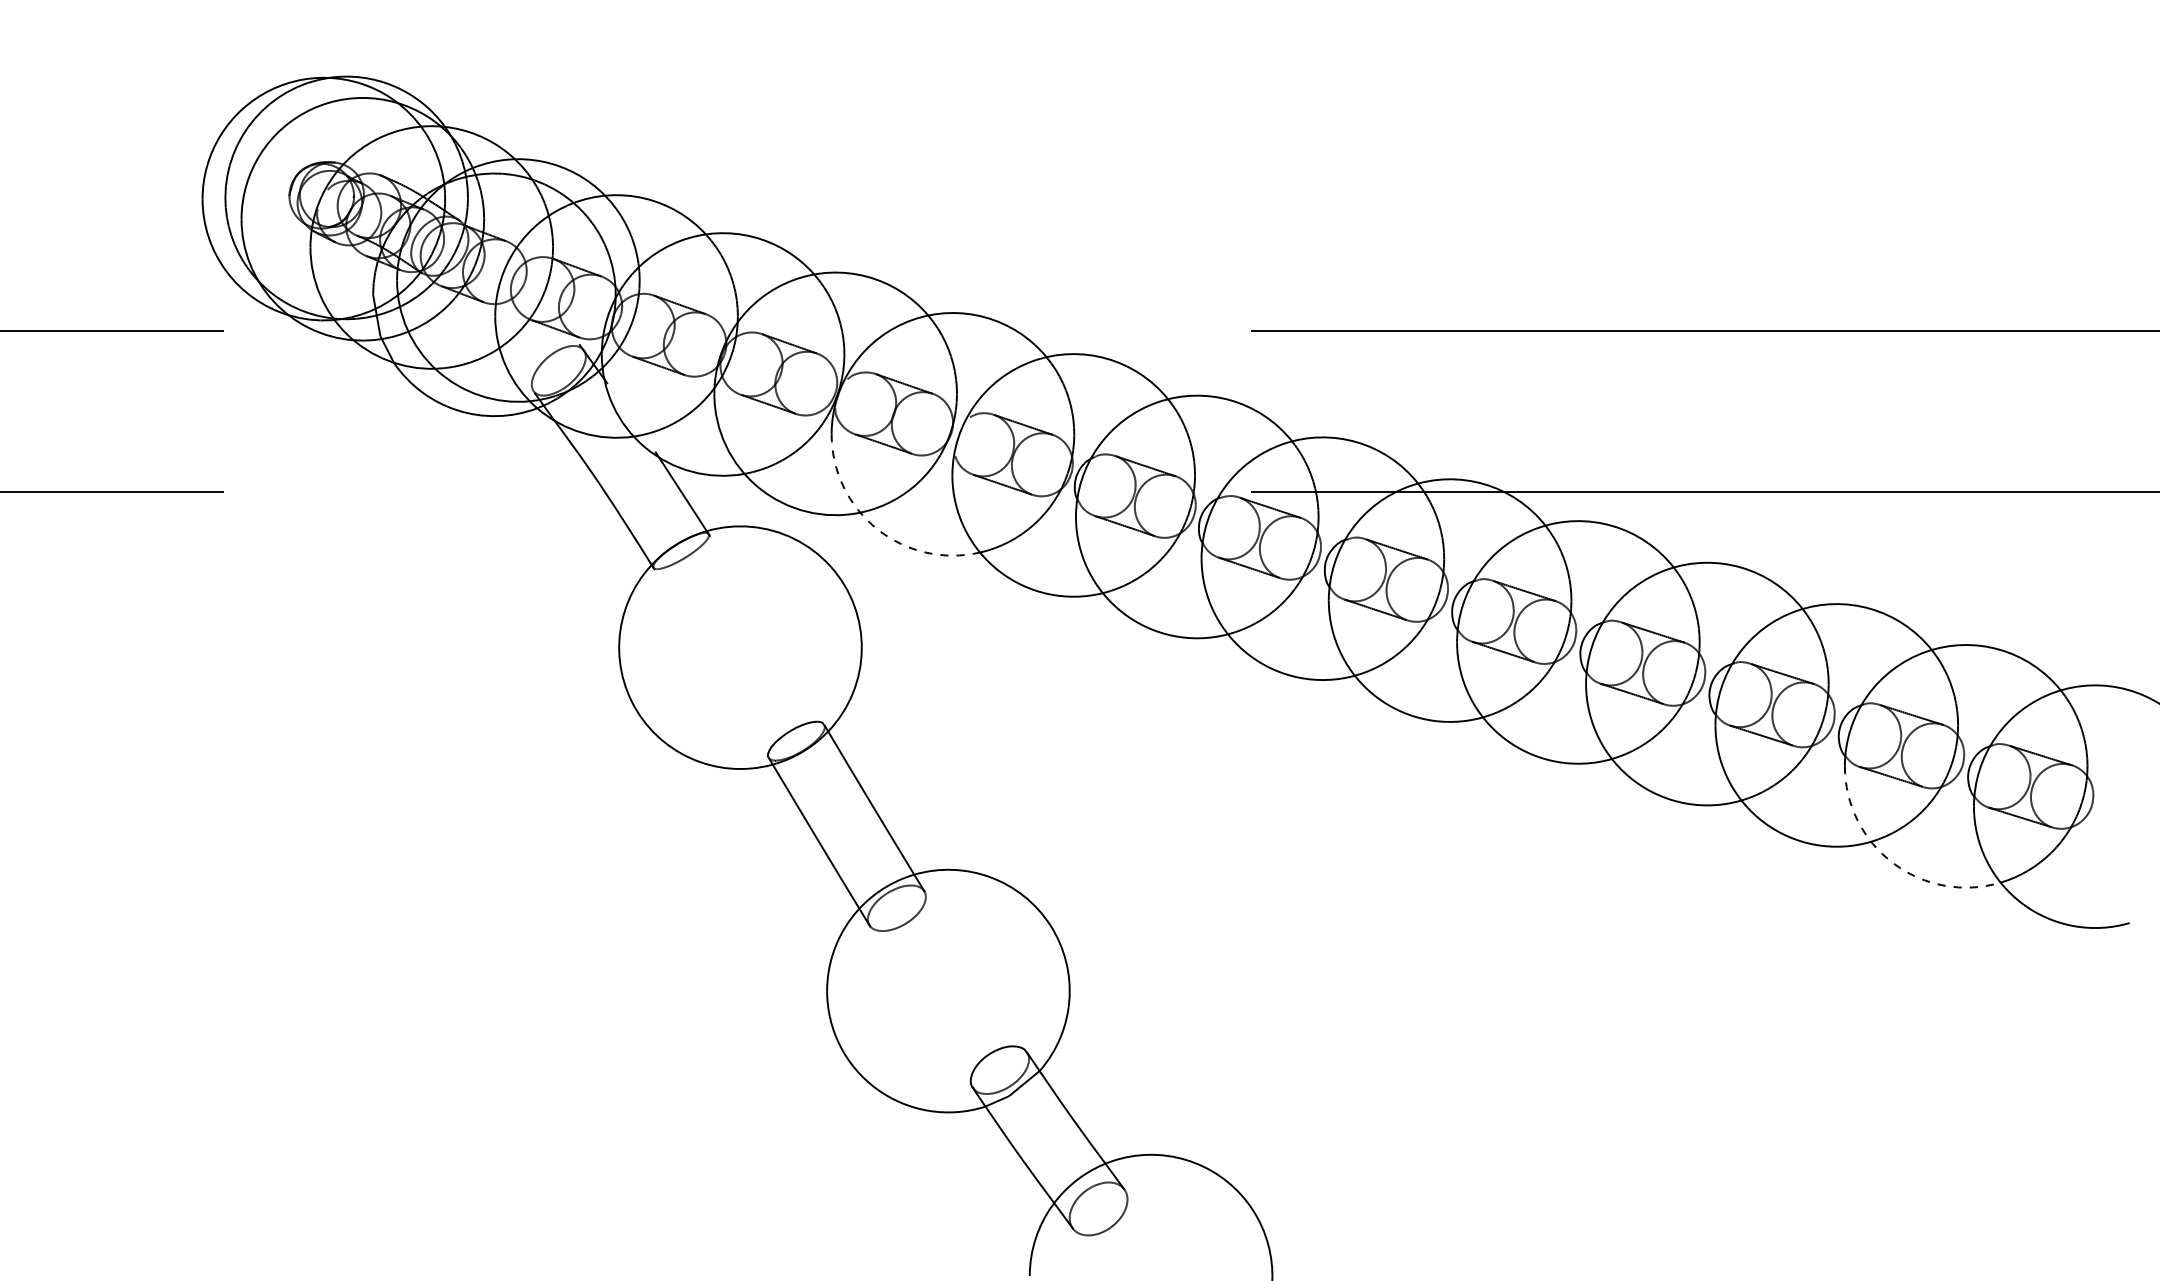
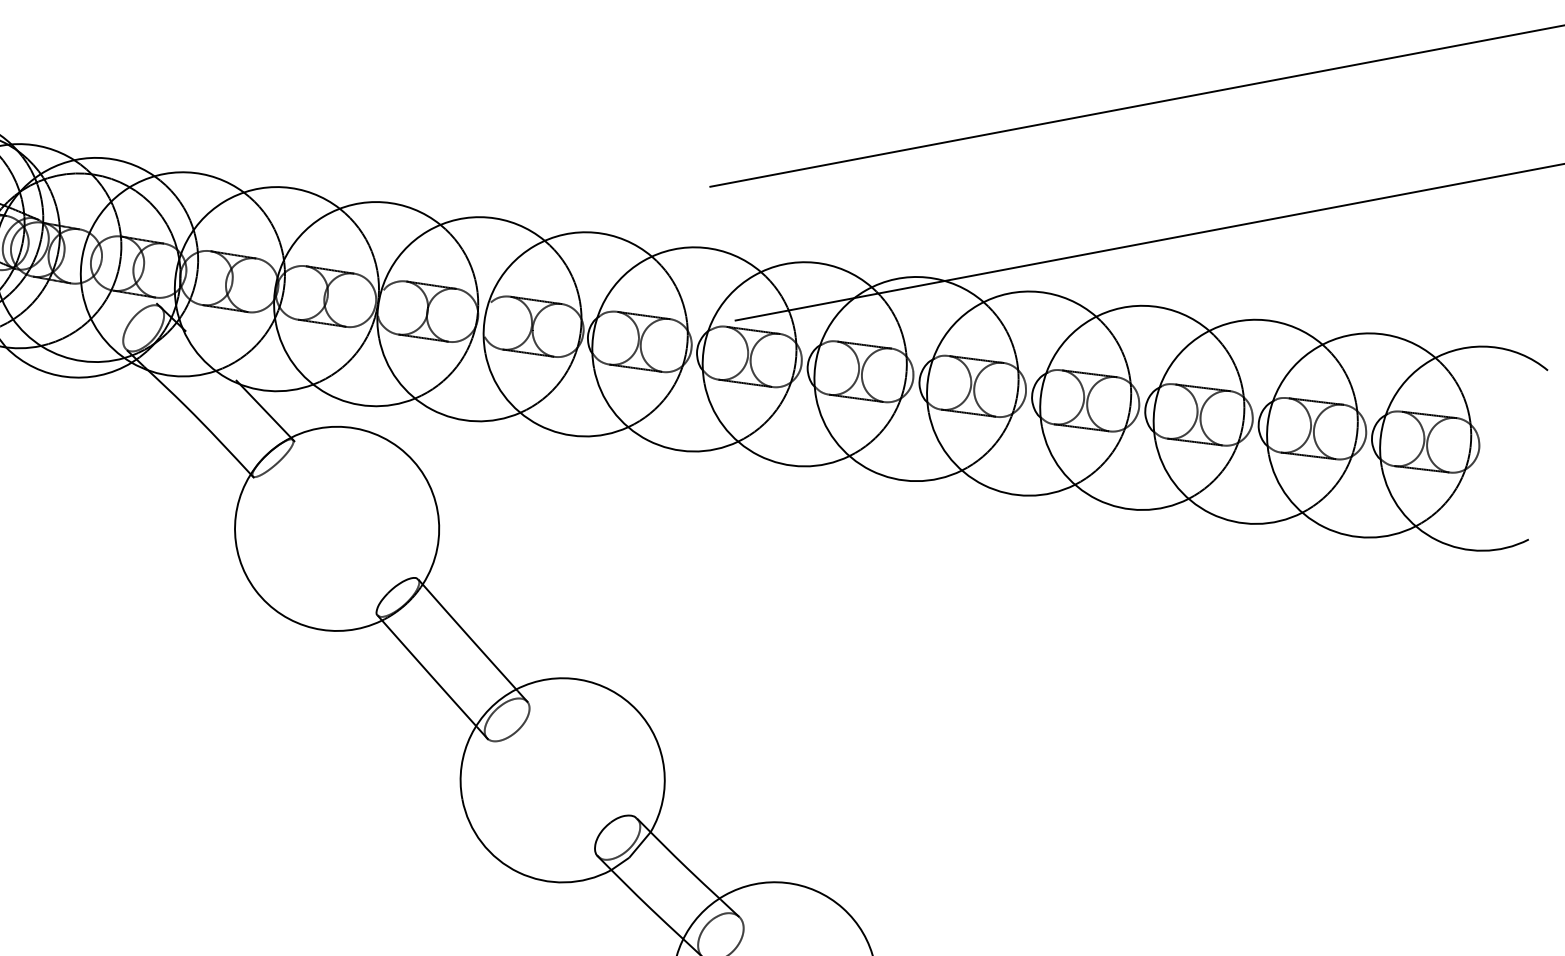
arc: (877, 529) -> (431, 409), dashed -> solid
arc: (1893, 863) -> (1324, 527), dashed -> solid

